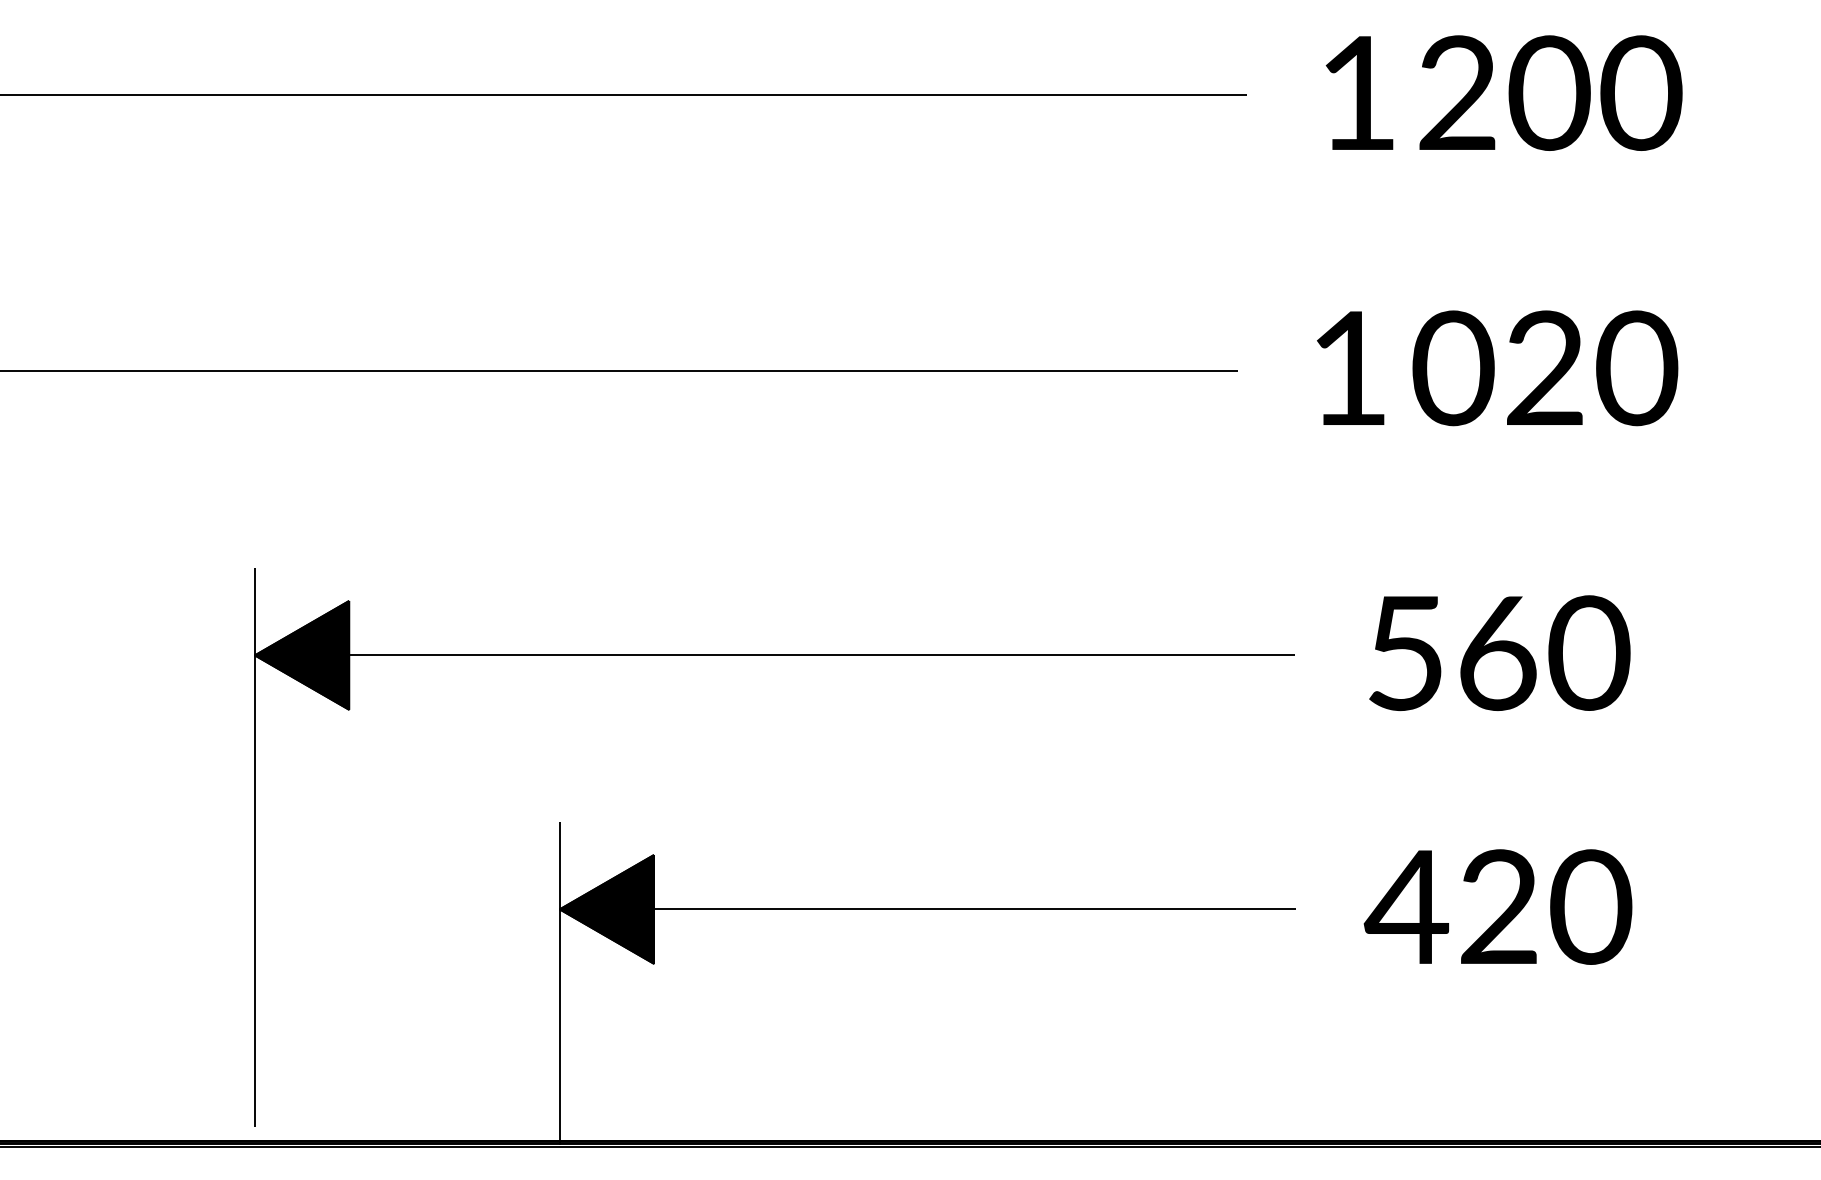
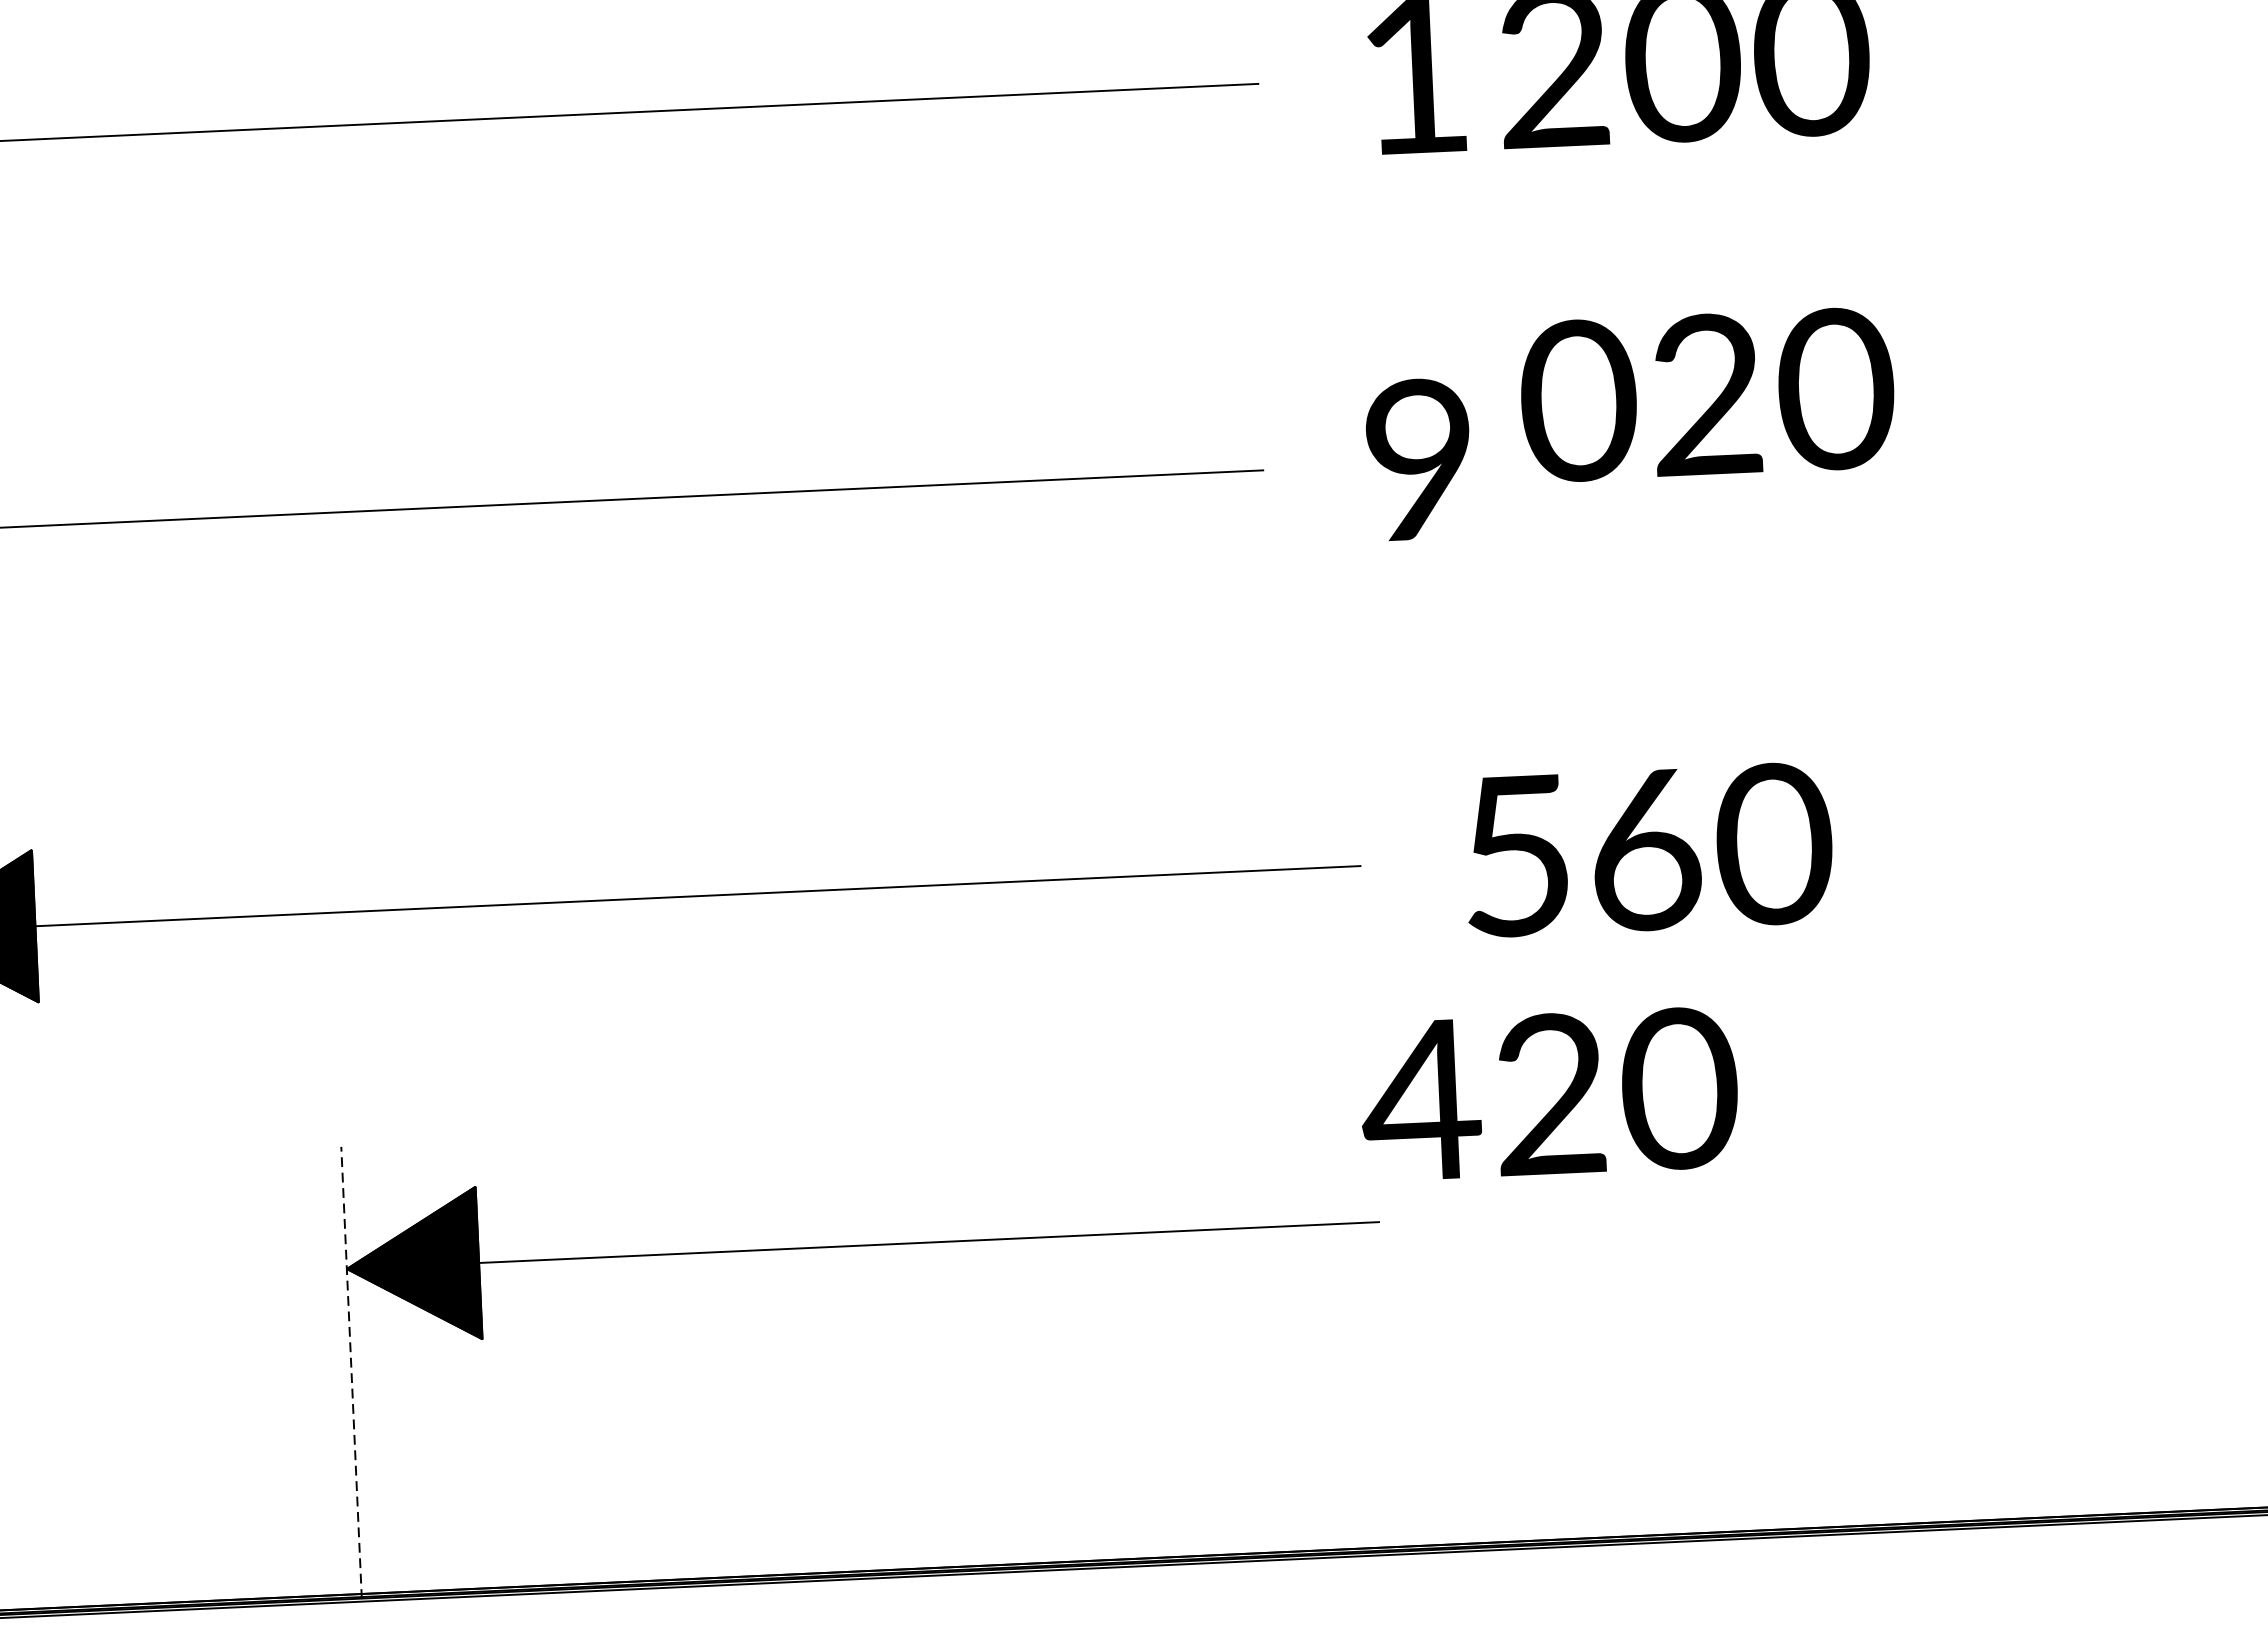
text: (1348, 367) -> (1418, 458), 1 -> 9
text: (1545, 368) -> (1707, 395), moved
text: (1497, 906) -> (1548, 1093), moved
line: (559, 983) -> (351, 1372), solid -> dashed

